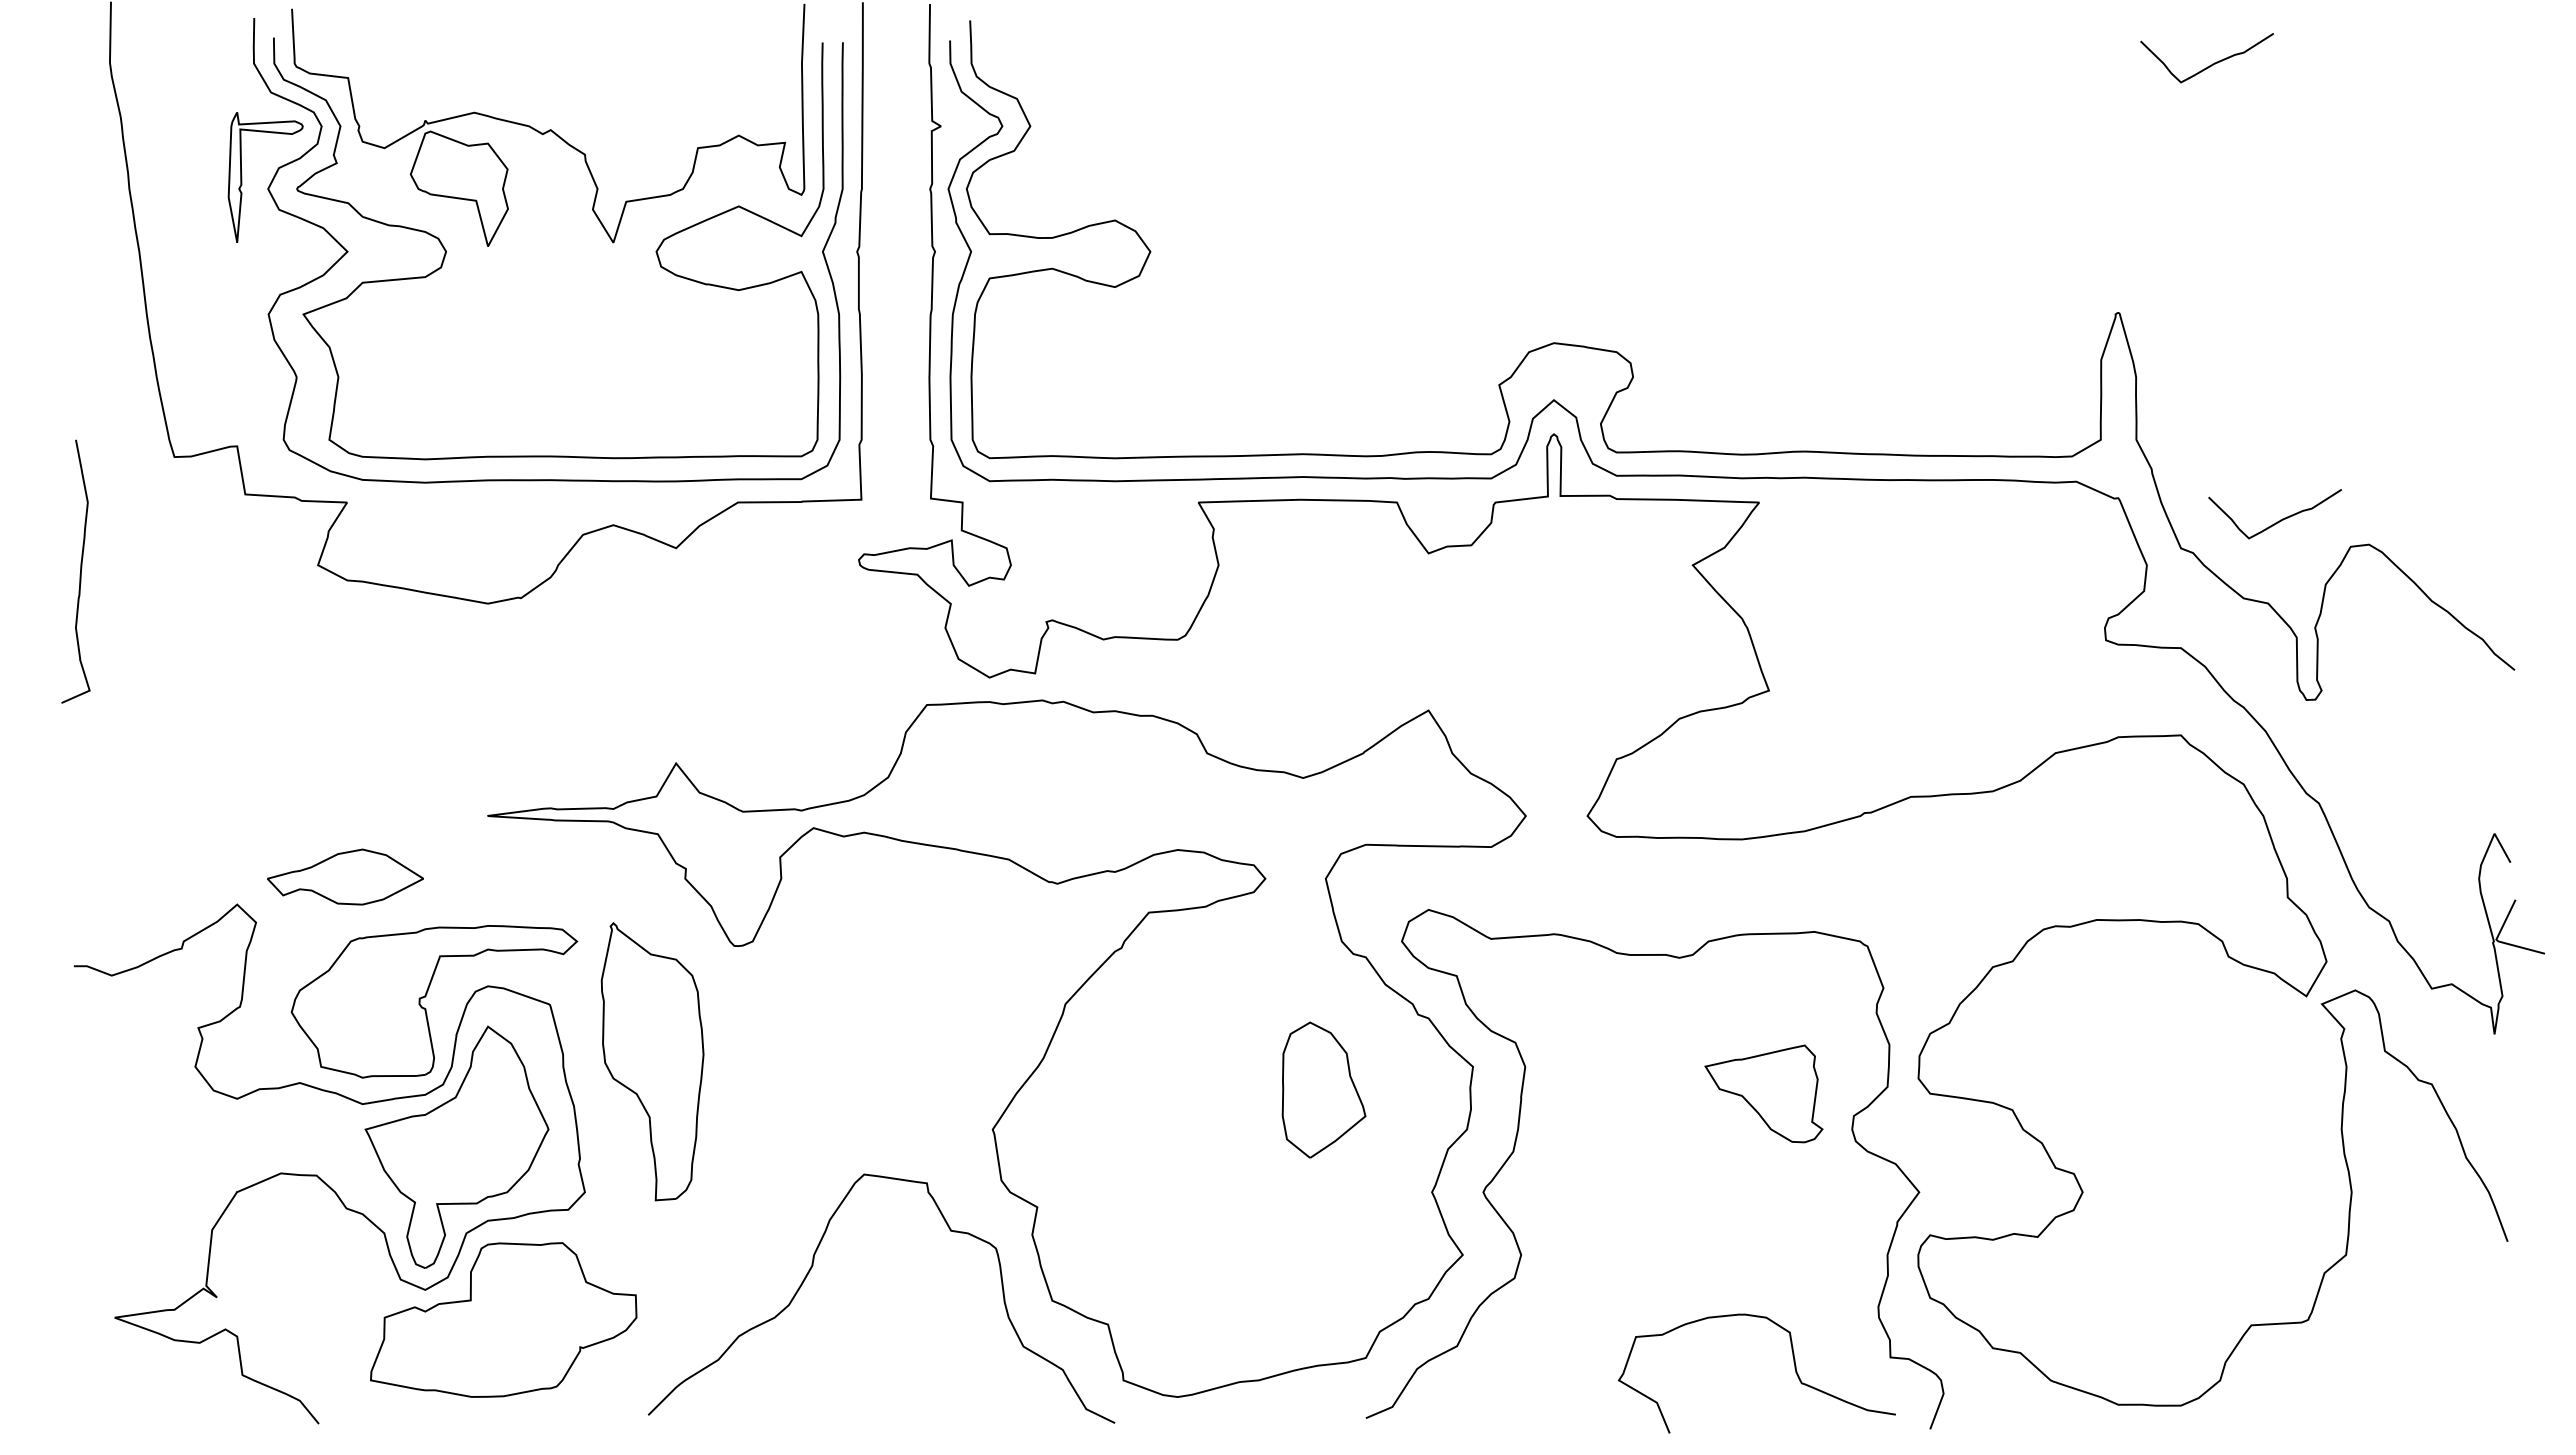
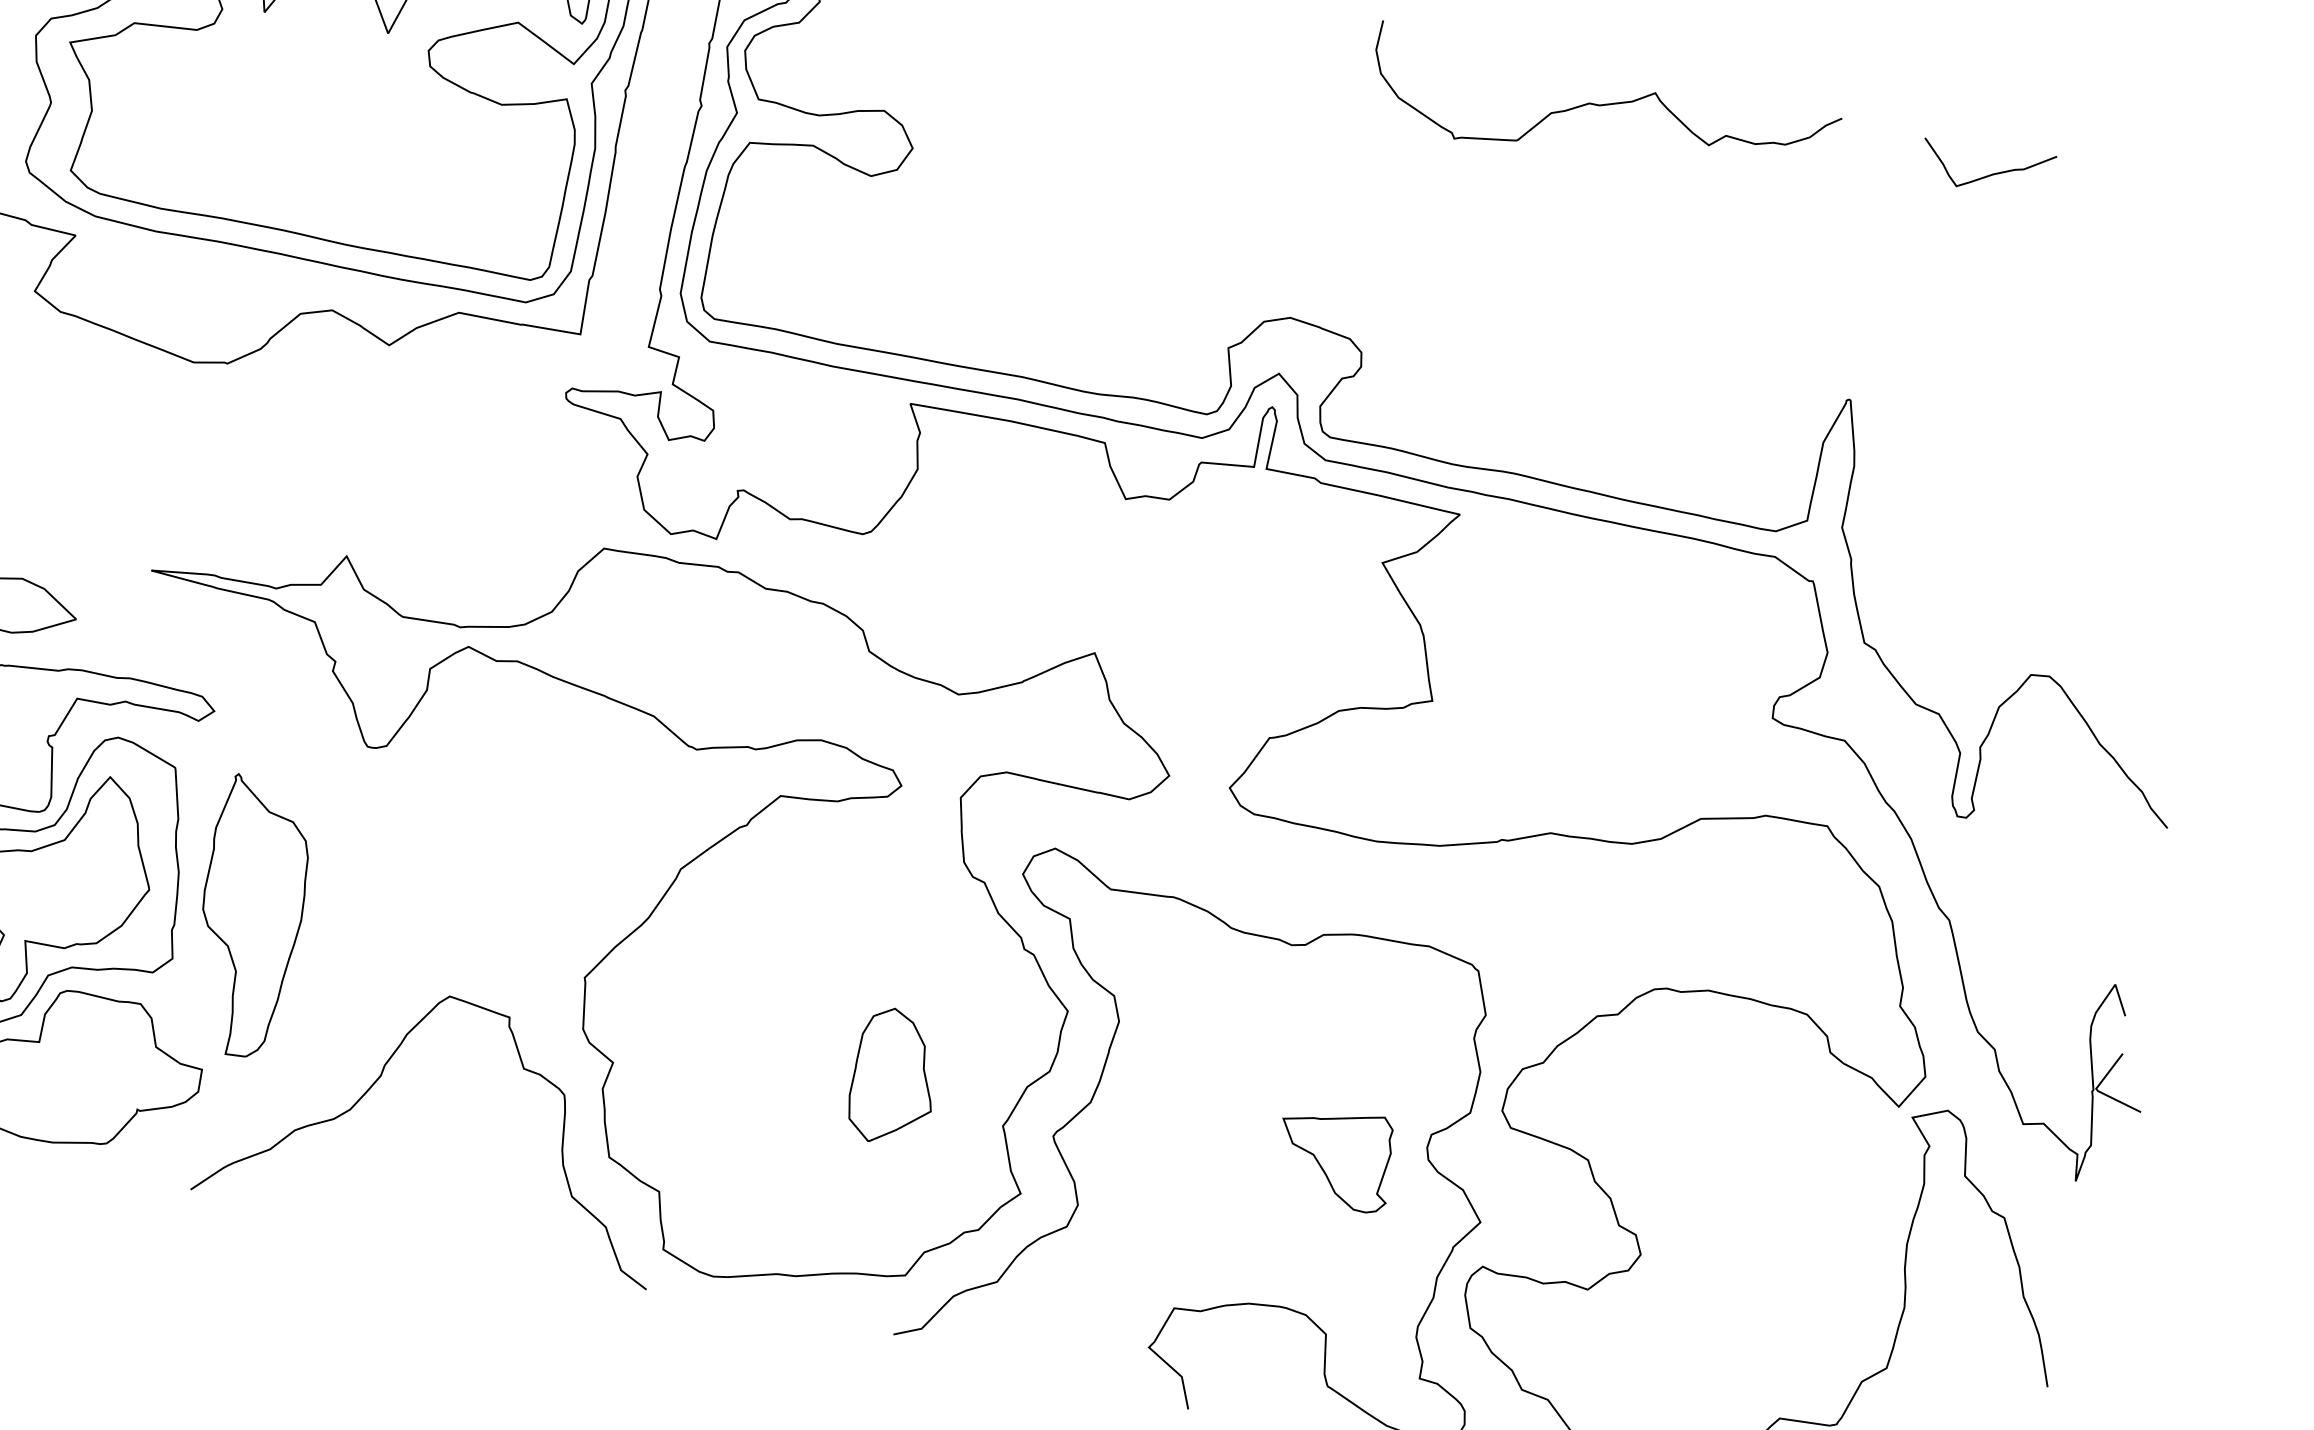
curve: (1817, 74) -> (1601, 106), added
curve: (2277, 521) -> (1964, 635), removed
part: (652, 1061) -> (249, 917), moved
part: (1323, 1089) -> (894, 1076), moved
part: (1763, 1093) -> (1334, 1156), moved

